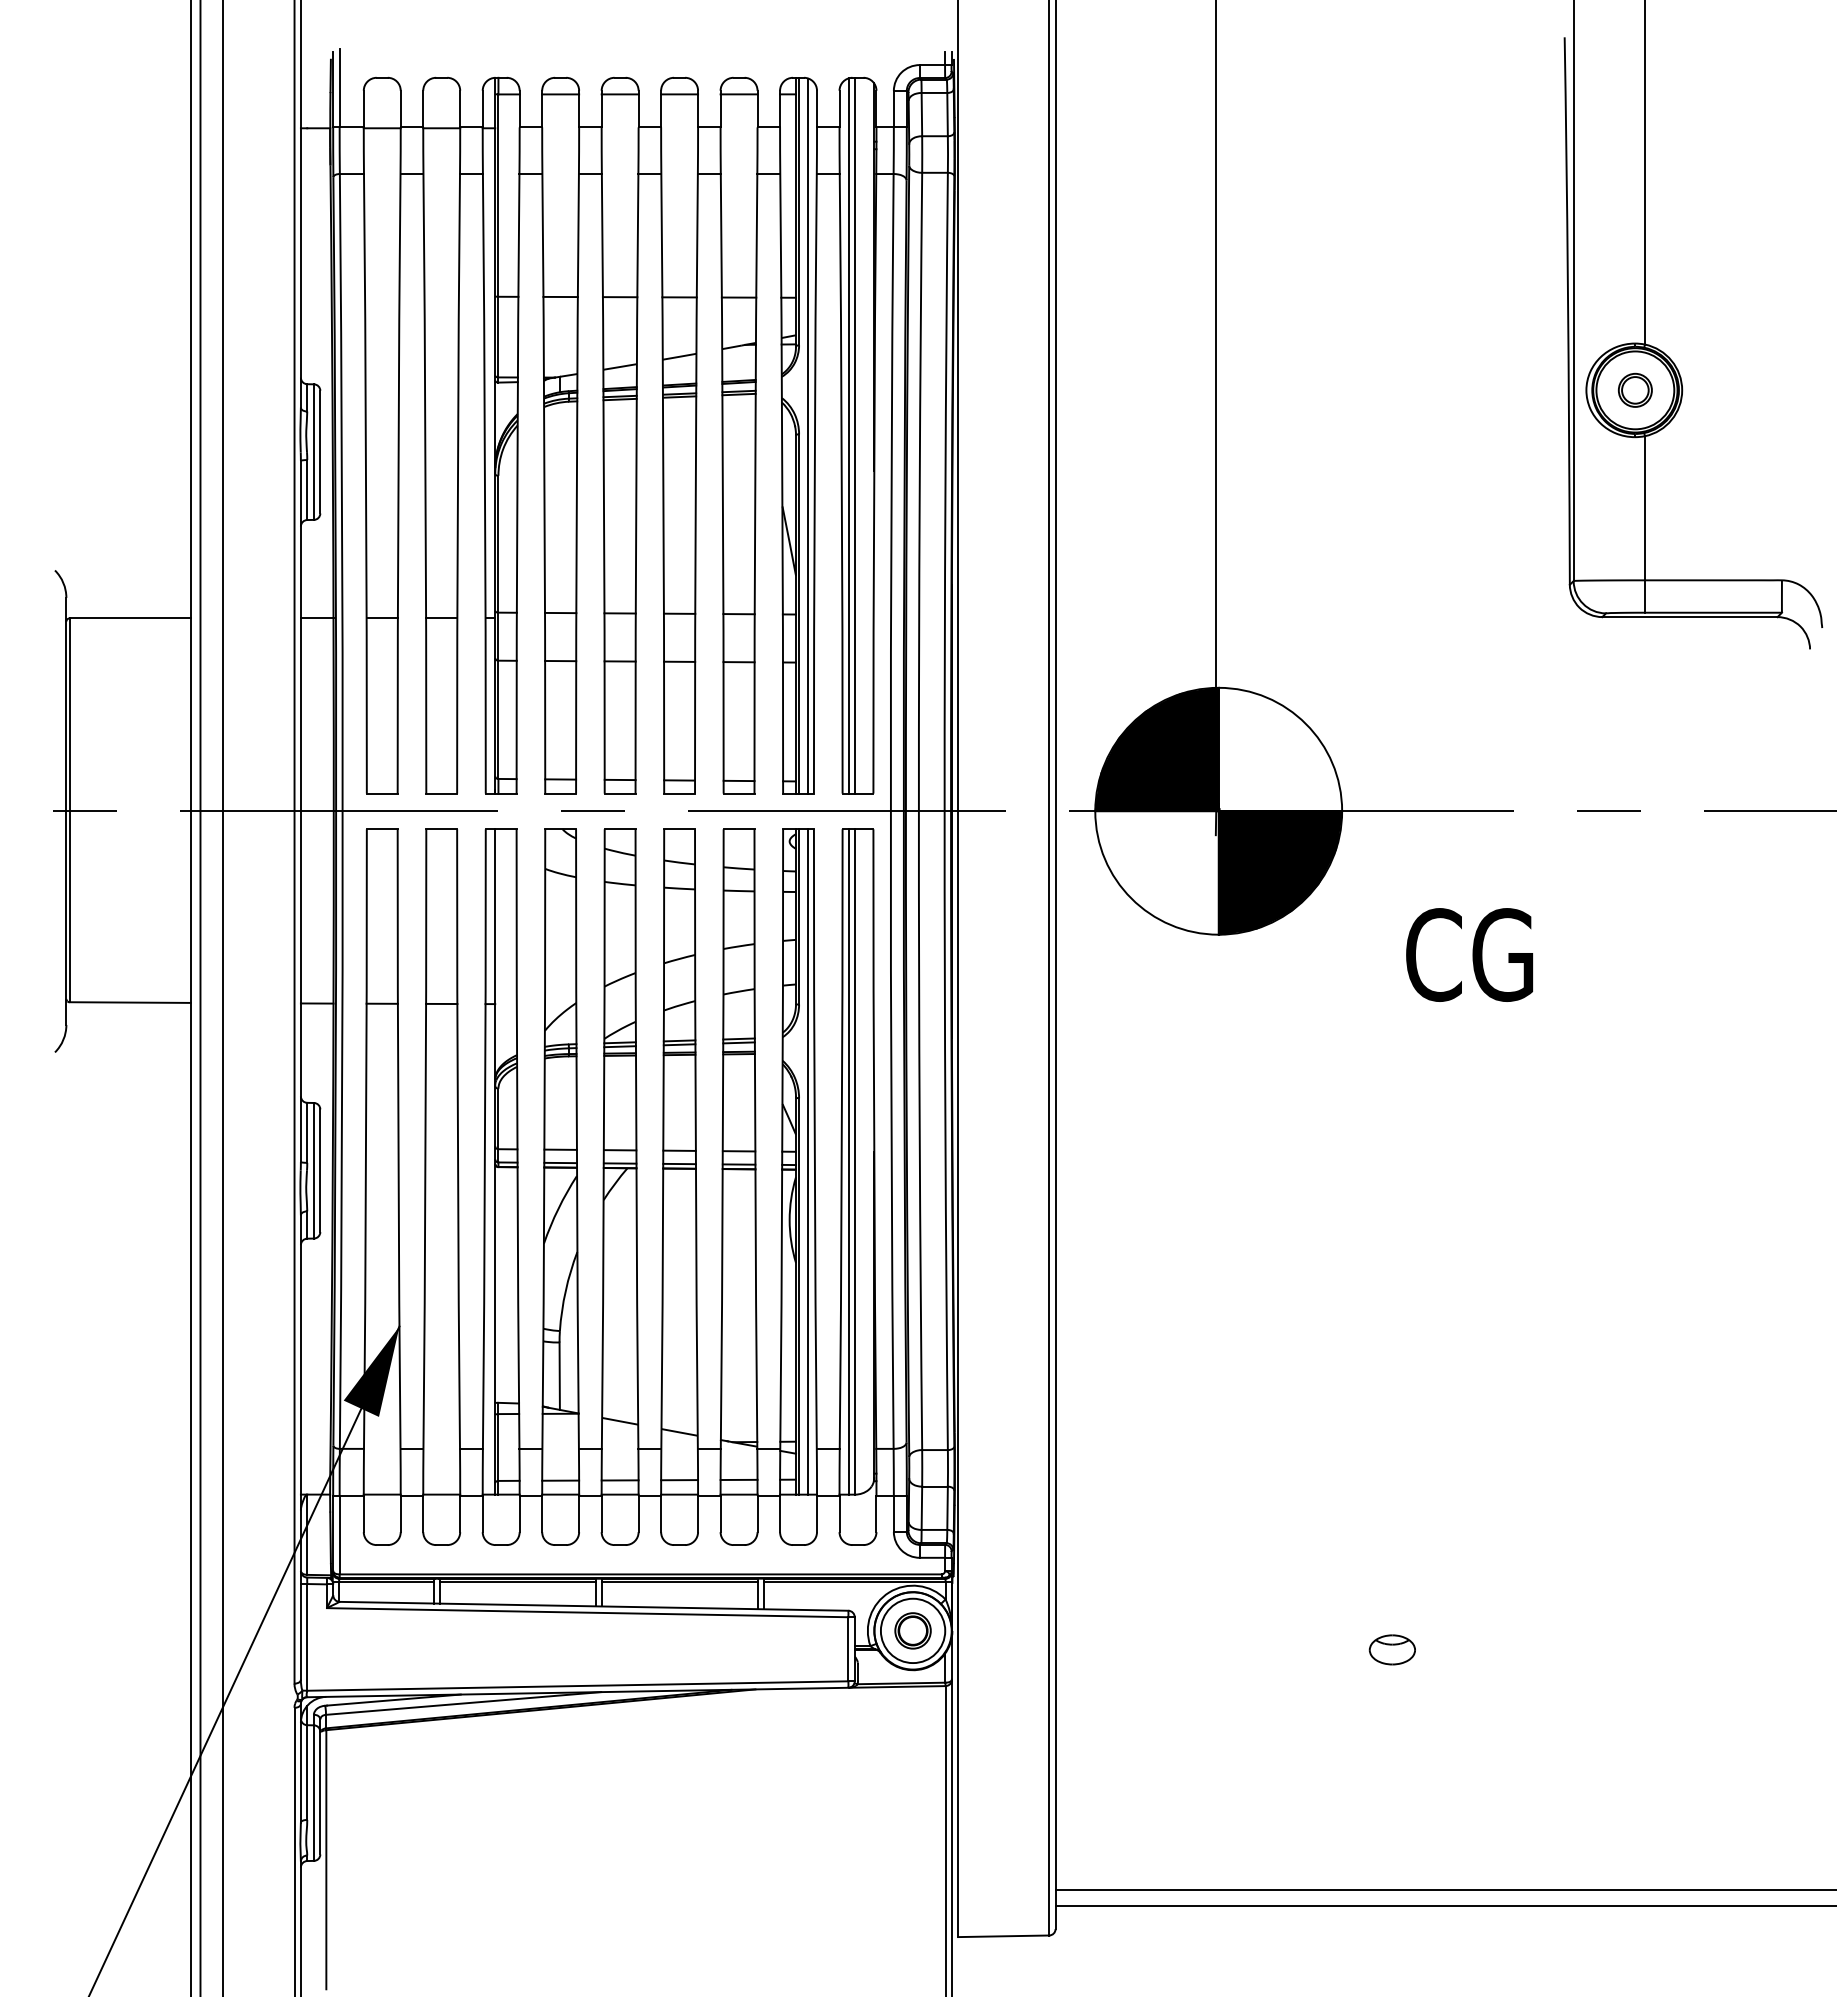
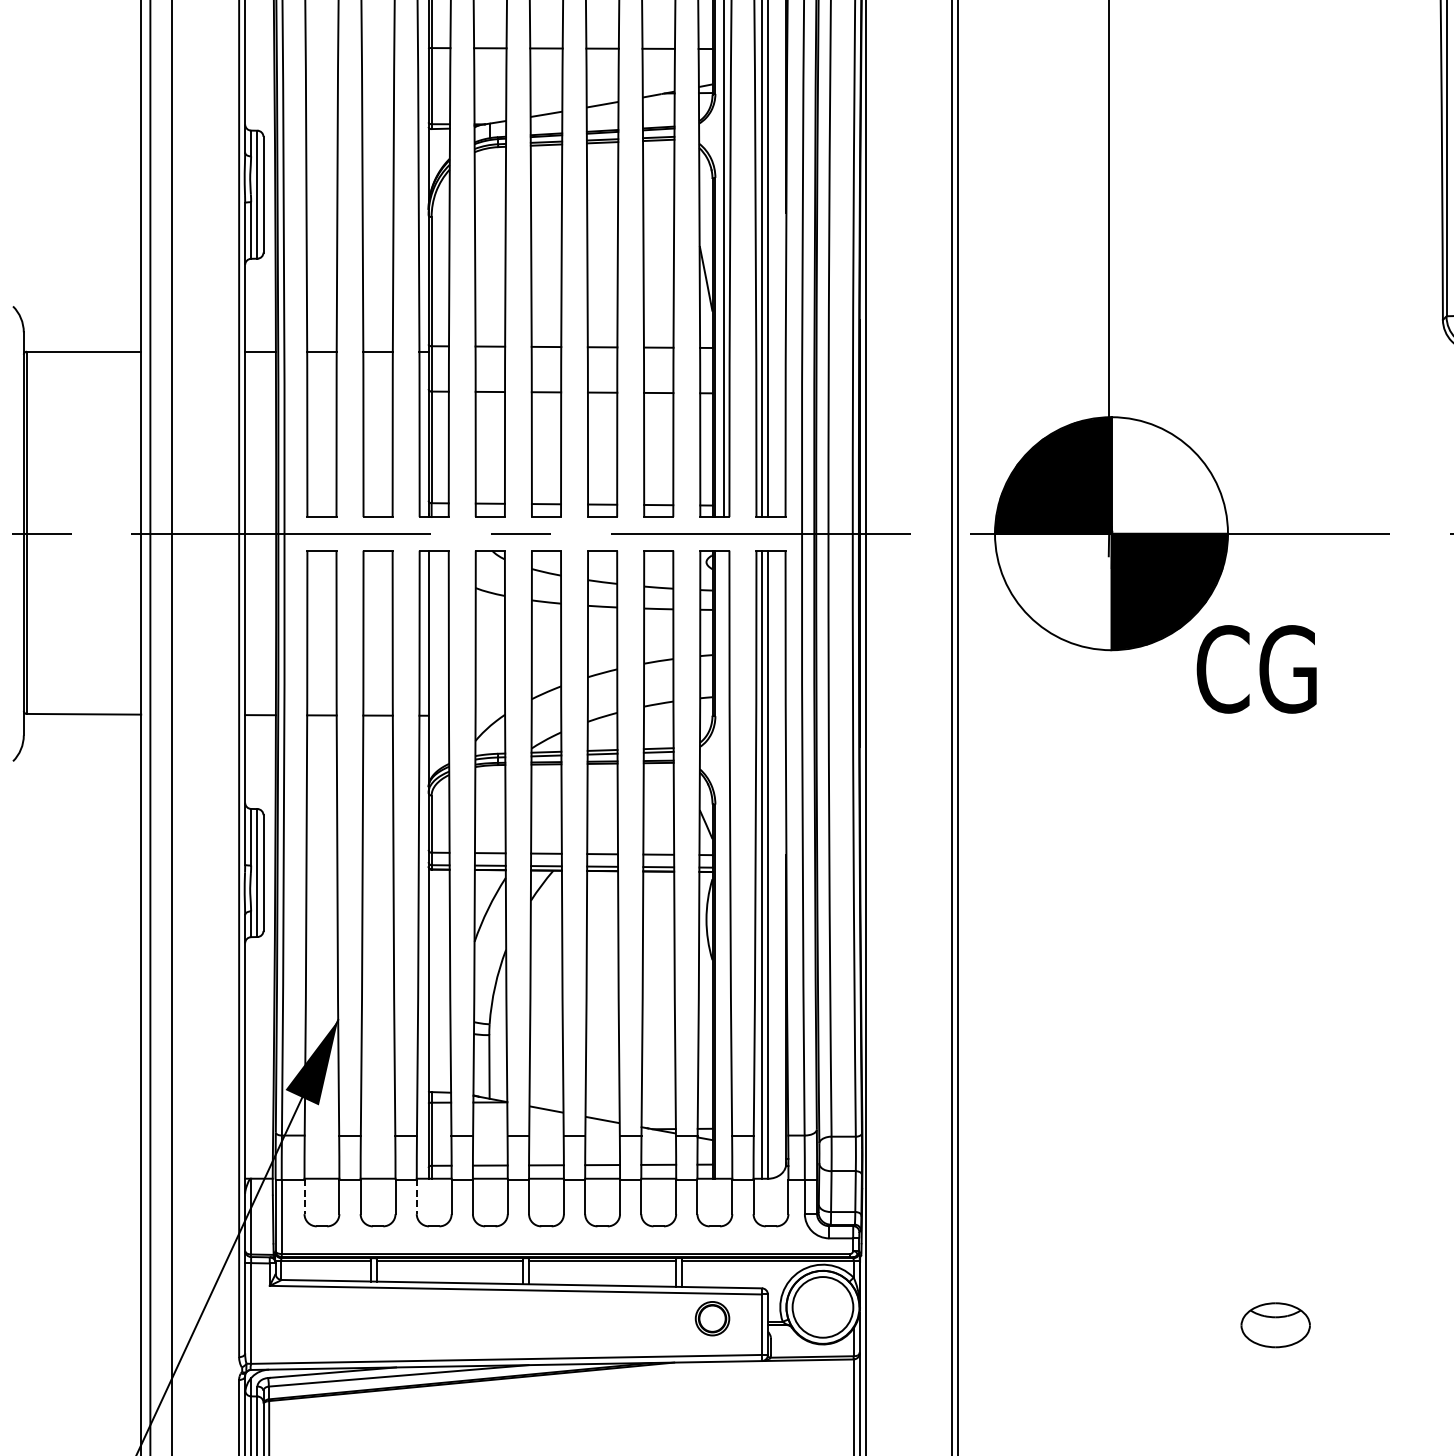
text: (1469, 954) -> (1256, 668), moved
line: (808, 1161) -> (724, 864), removed
line: (363, 1514) -> (304, 1197), solid -> dashed
line: (482, 1514) -> (416, 1197), solid -> dashed
part: (912, 1630) -> (712, 1318), moved
part: (1391, 1649) -> (1274, 1324), size x1.6

